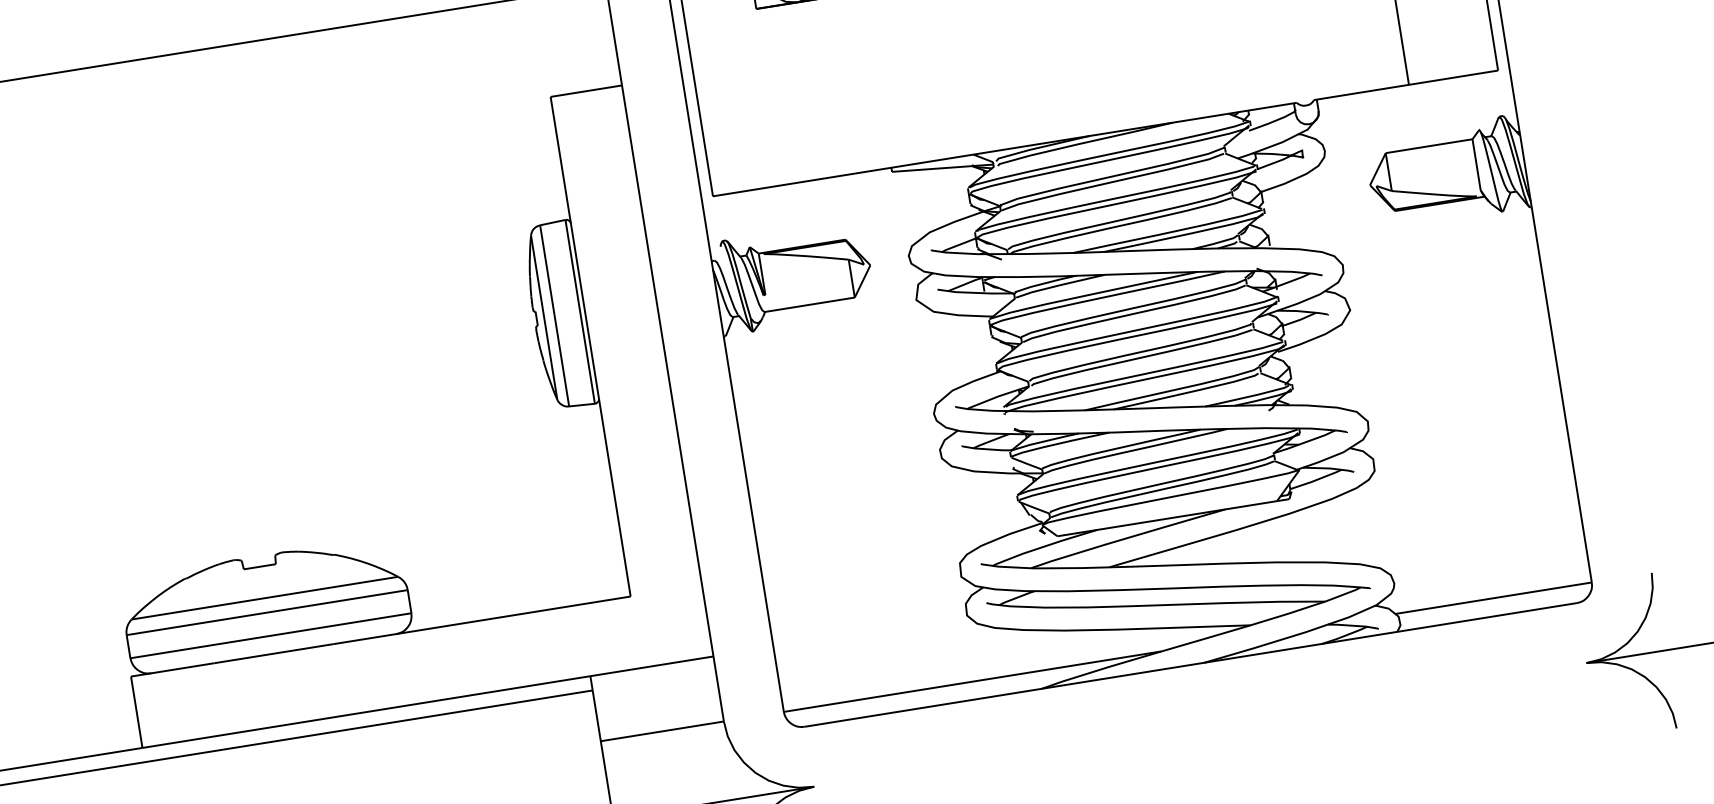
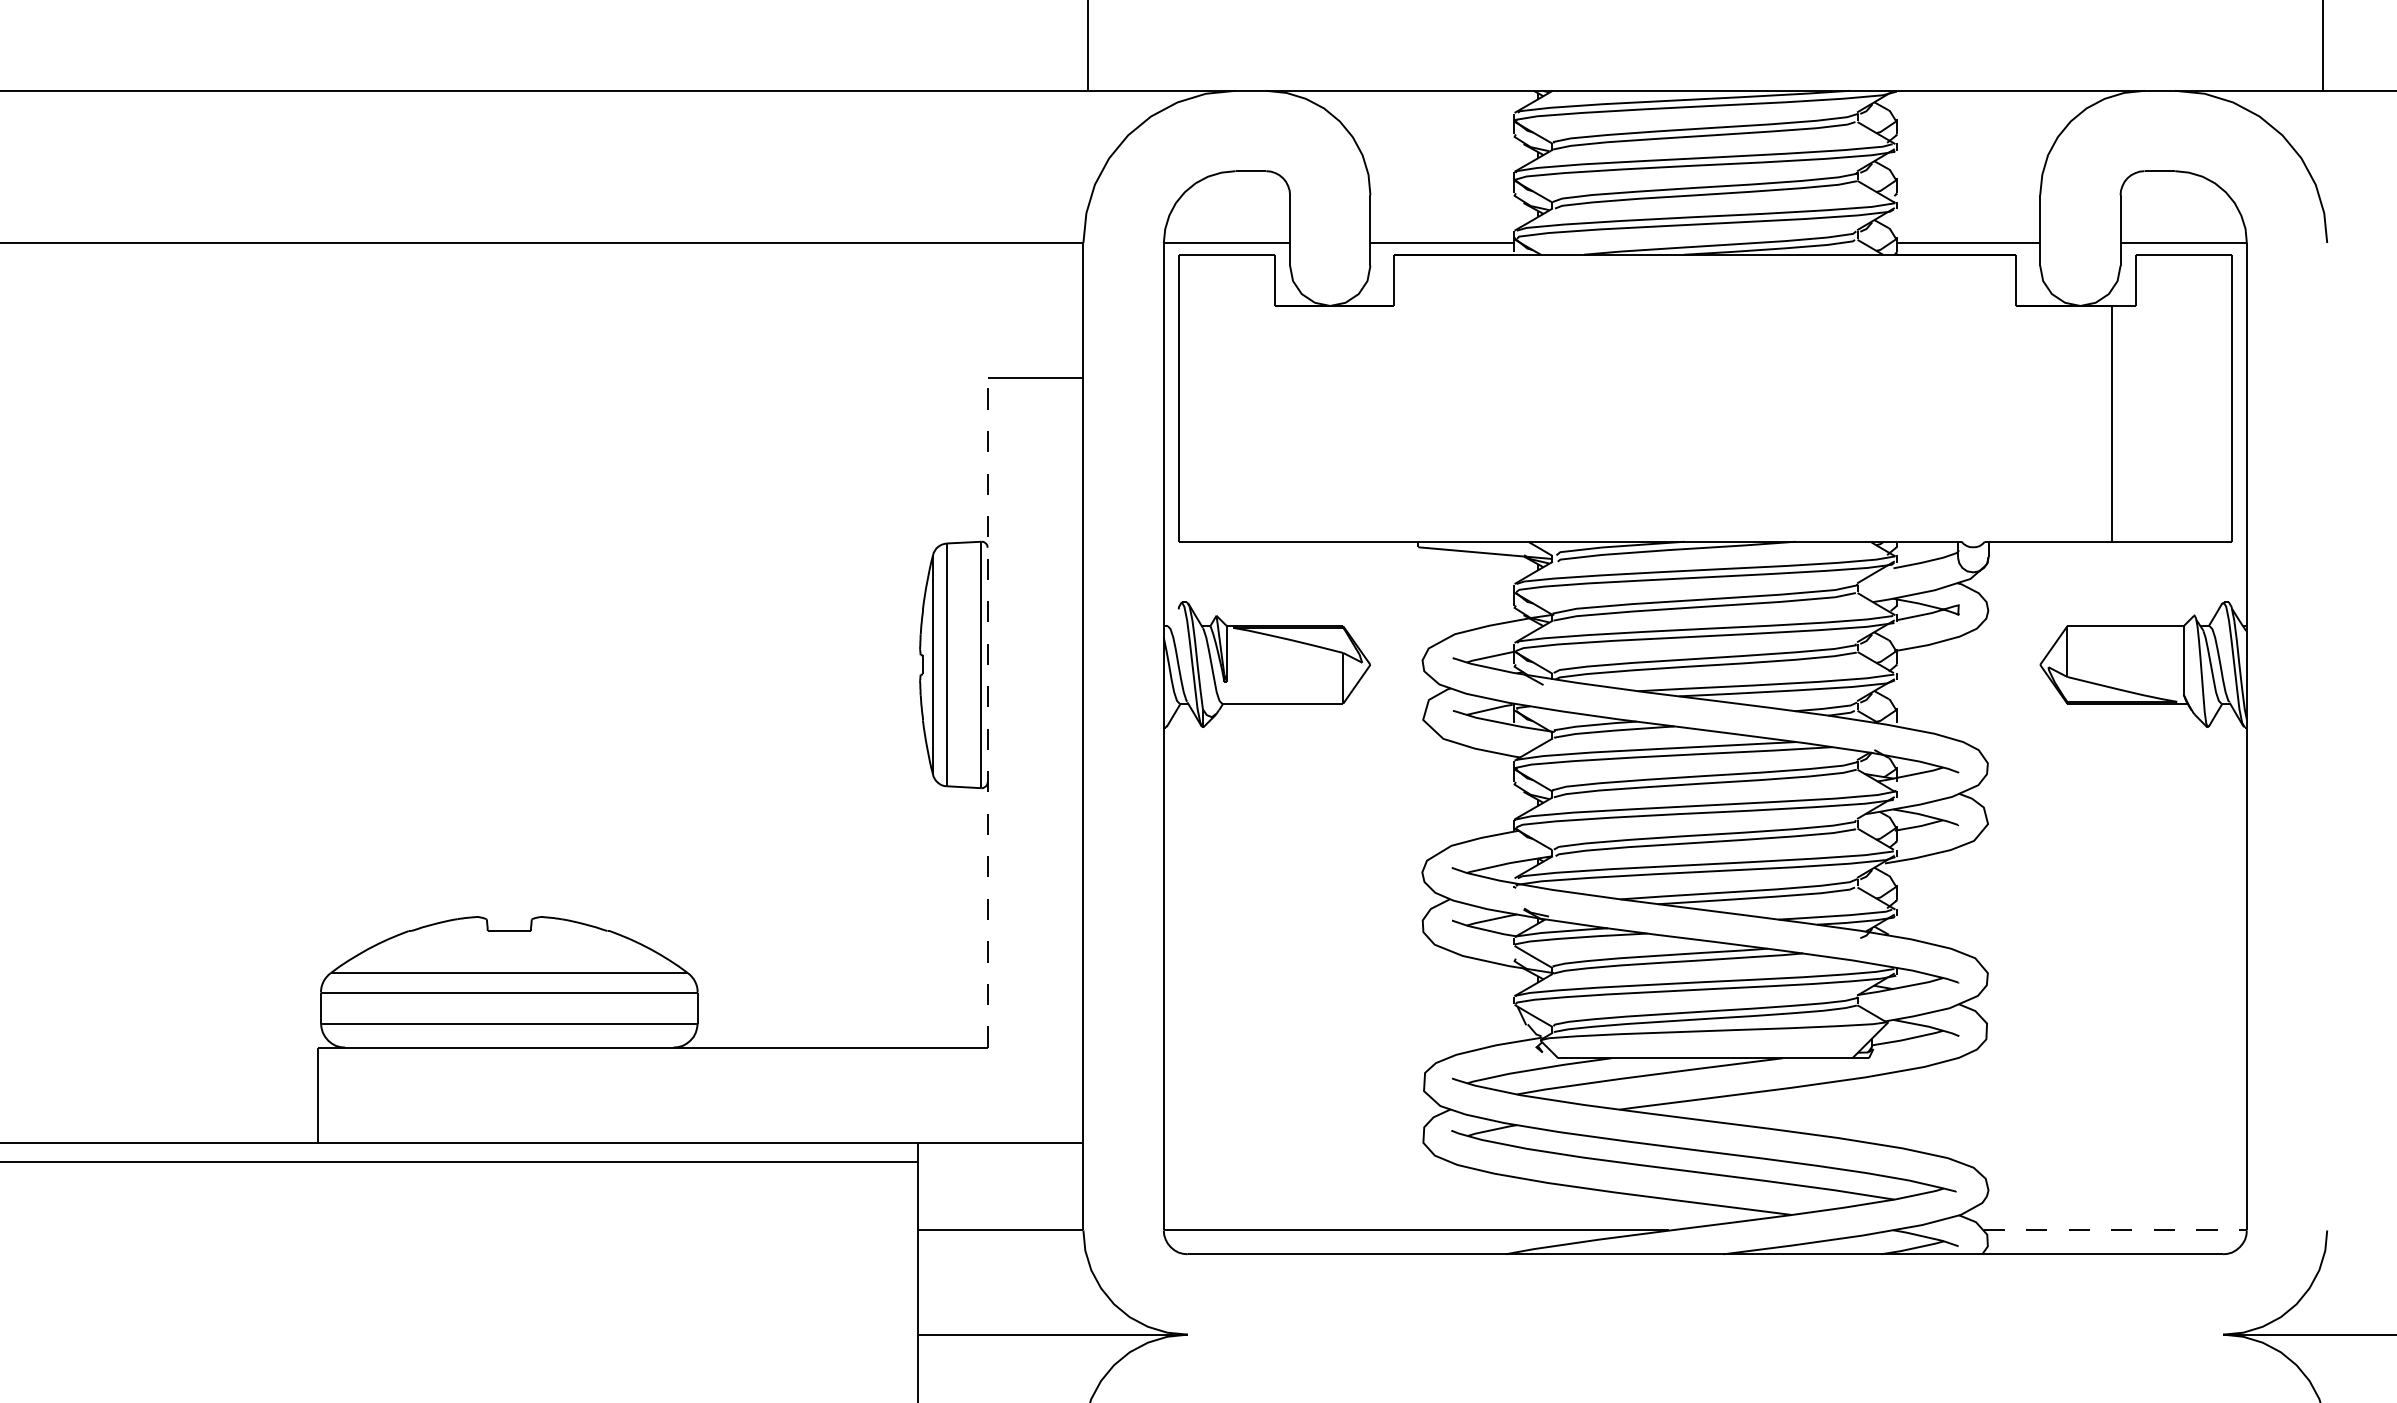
line: (590, 346) -> (987, 712), solid -> dashed
line: (1493, 598) -> (2115, 1230), solid -> dashed

